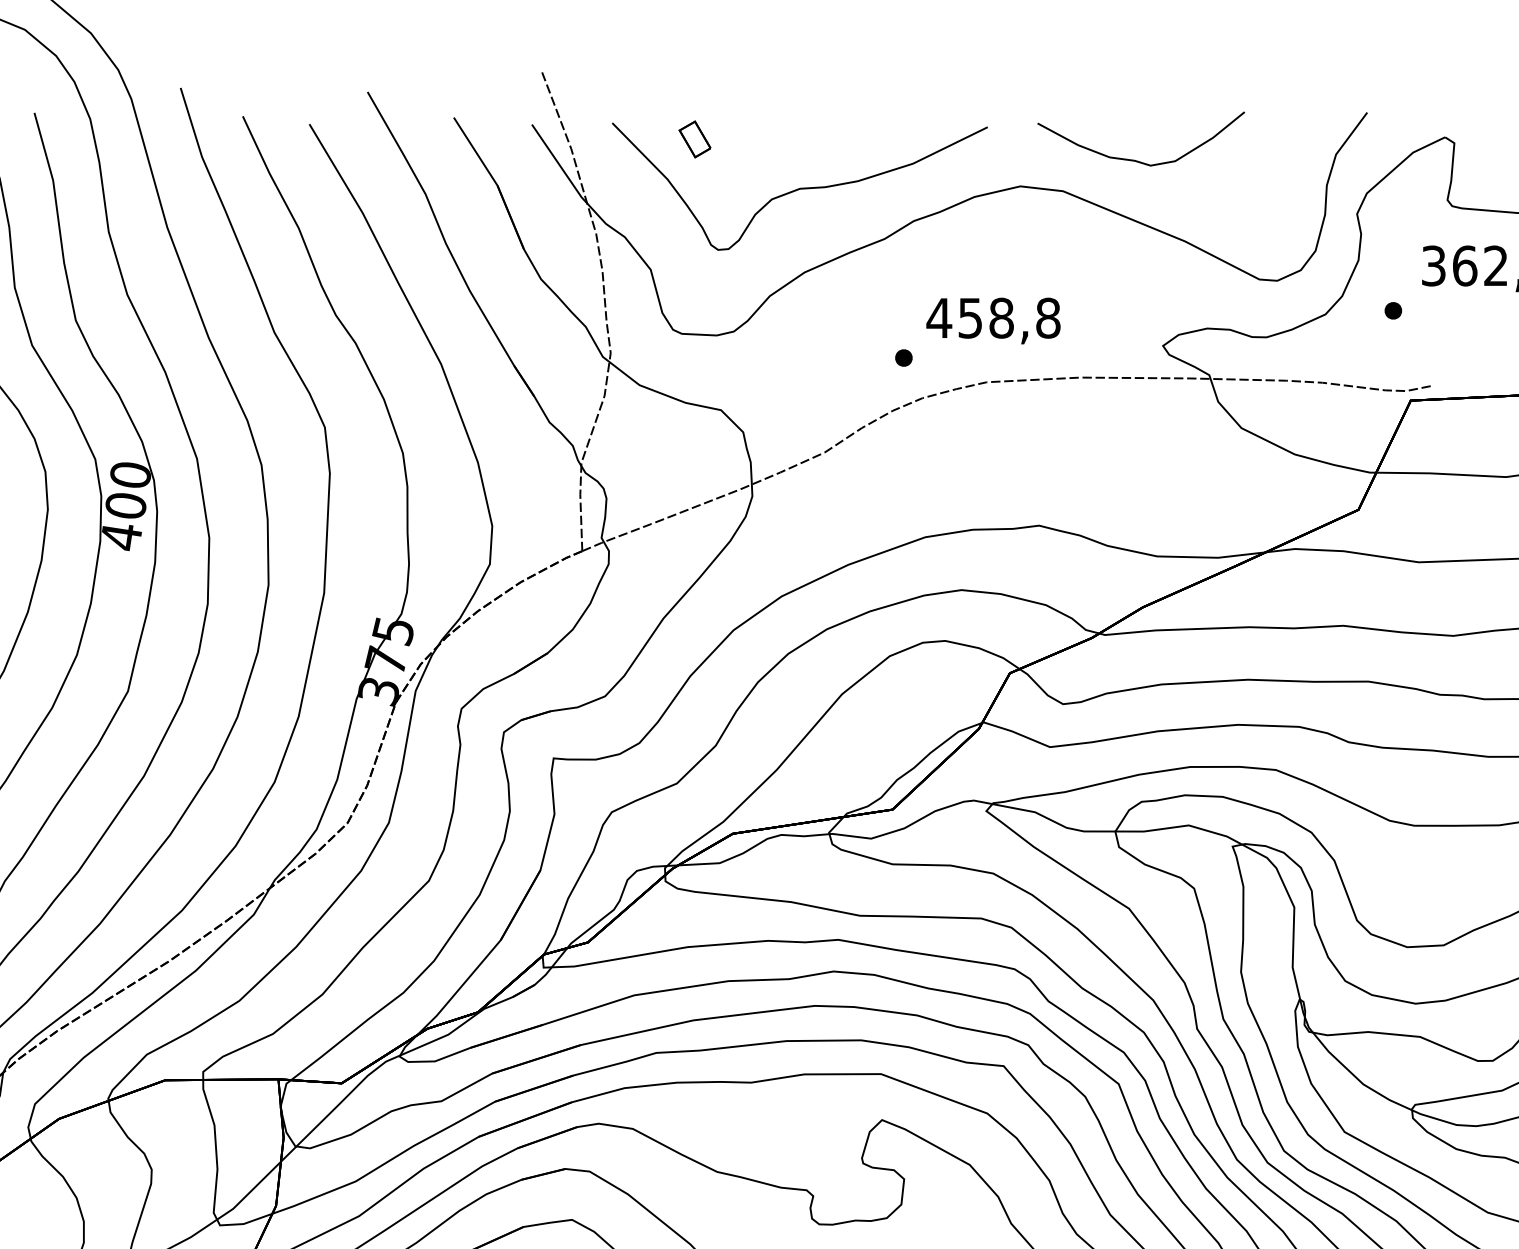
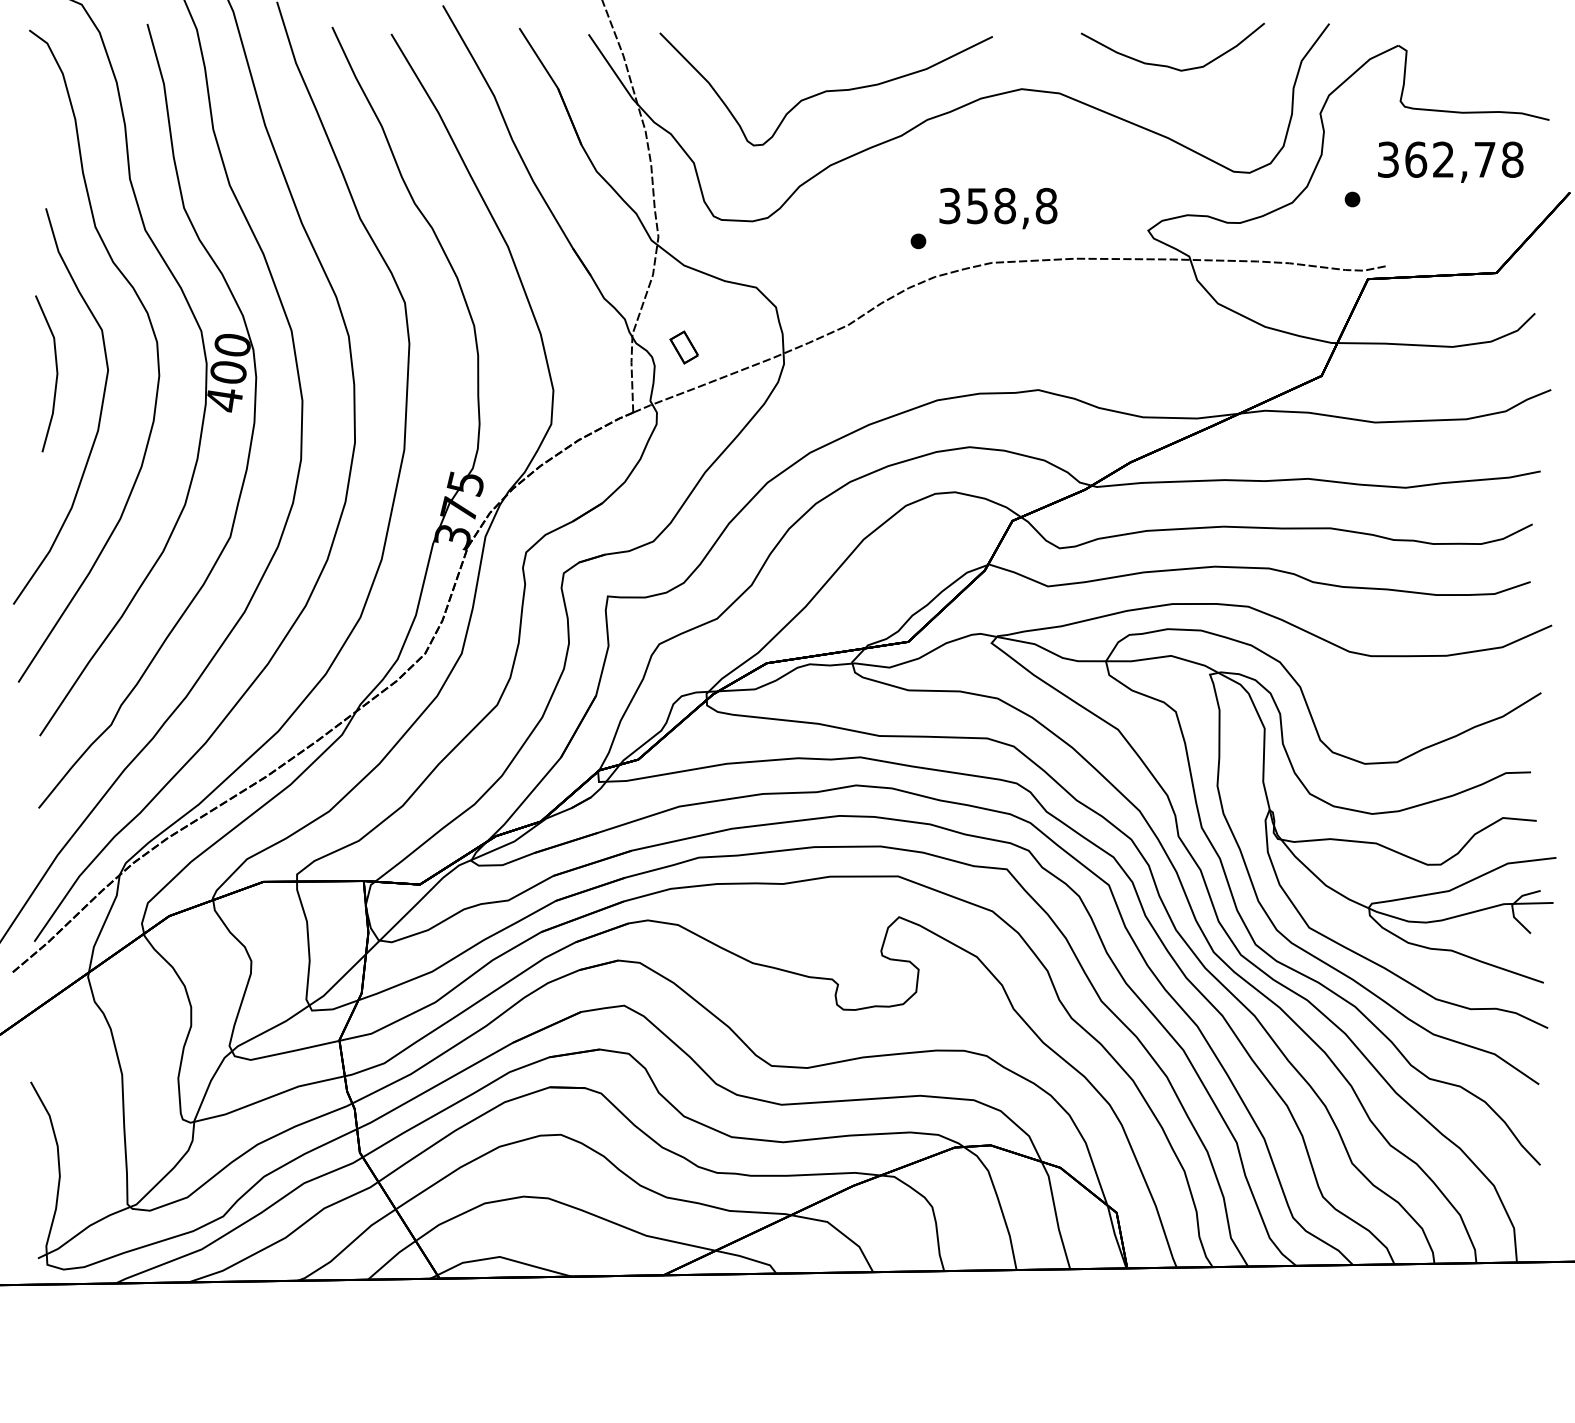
part: (694, 139) -> (683, 347), moved
curve: (1136, 159) -> (1168, 65), moved
text: (938, 317) -> (949, 205), 458,8 -> 358,8

